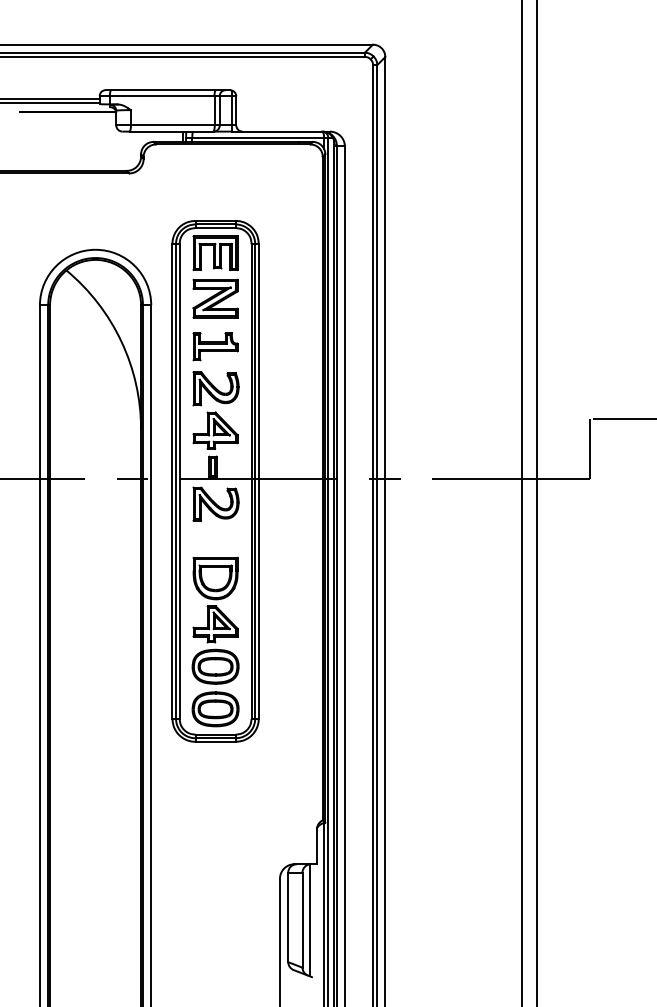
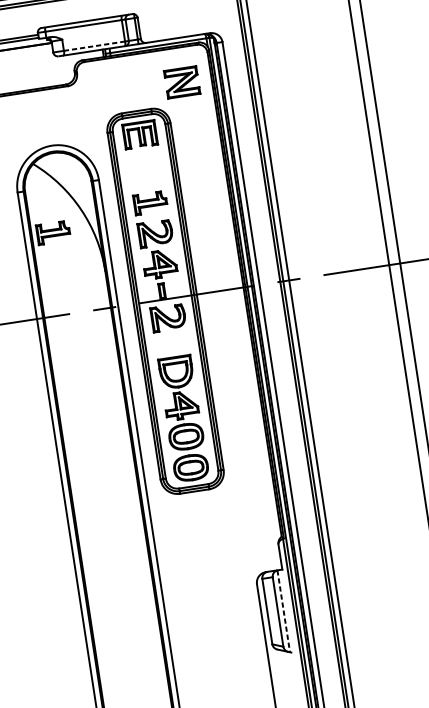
line: (172, 125) -> (94, 46), solid -> dashed
part: (215, 298) -> (182, 82), moved
part: (79, 366) -> (53, 232), added
line: (310, 920) -> (283, 611), solid -> dashed

